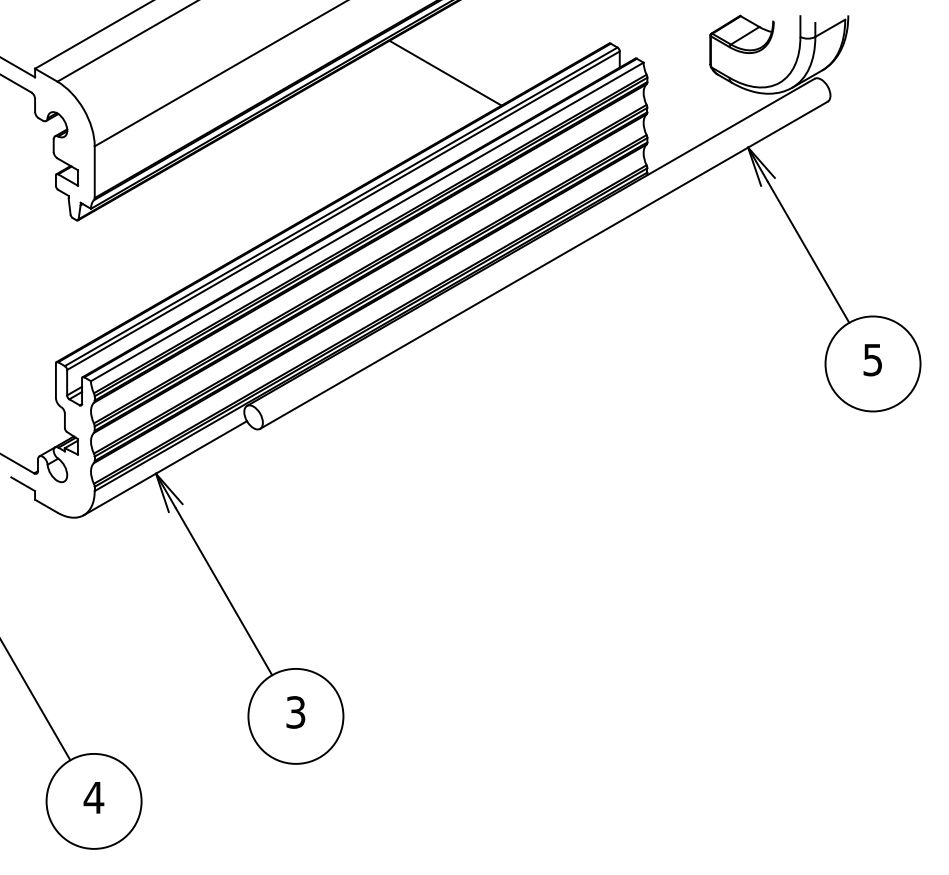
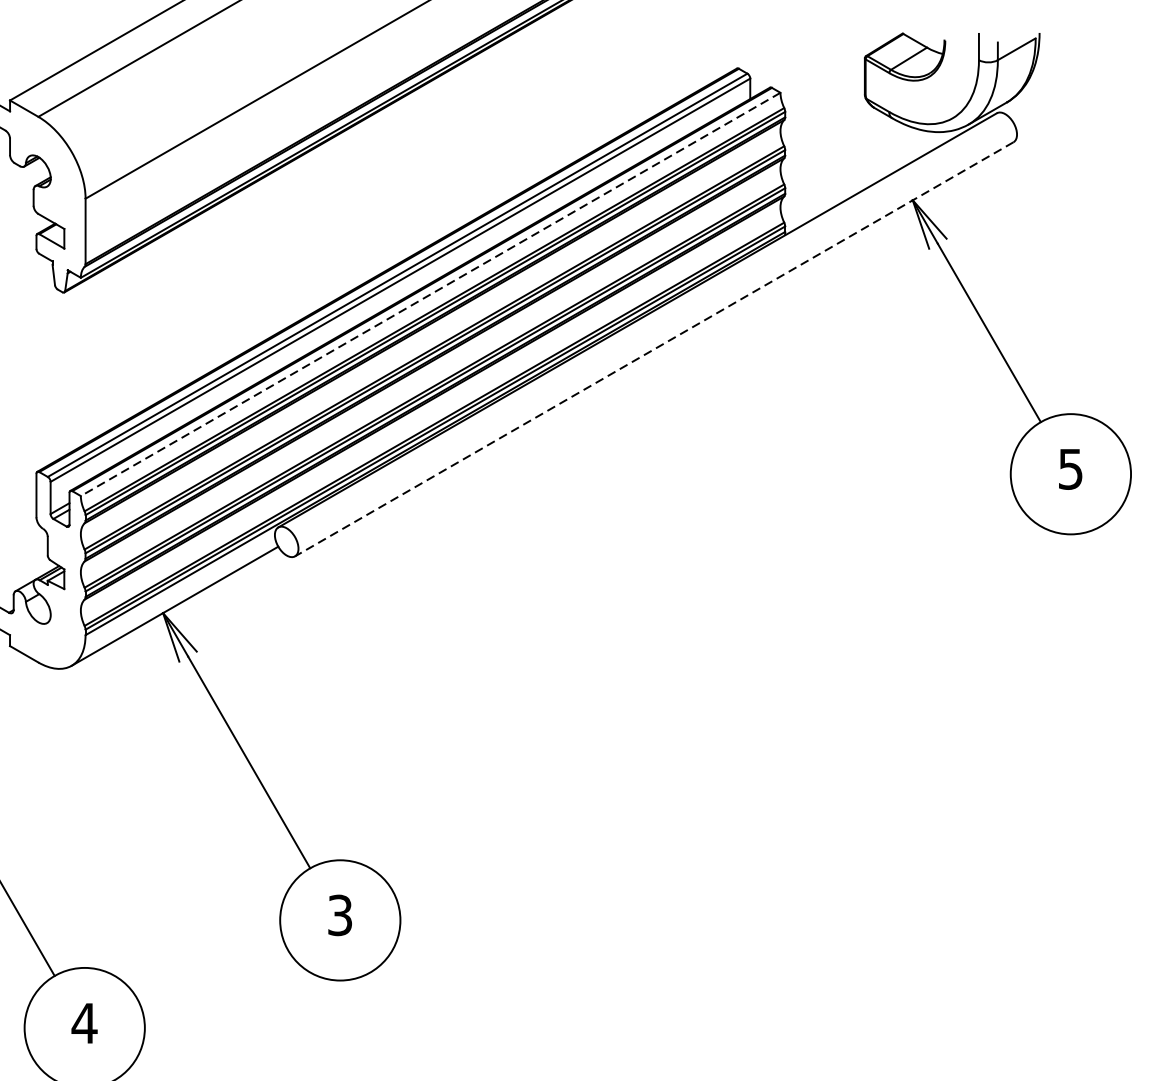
line: (445, 72) -> (529, 105), removed
line: (367, 221) -> (430, 293), solid -> dashed
line: (543, 265) -> (653, 349), solid -> dashed

